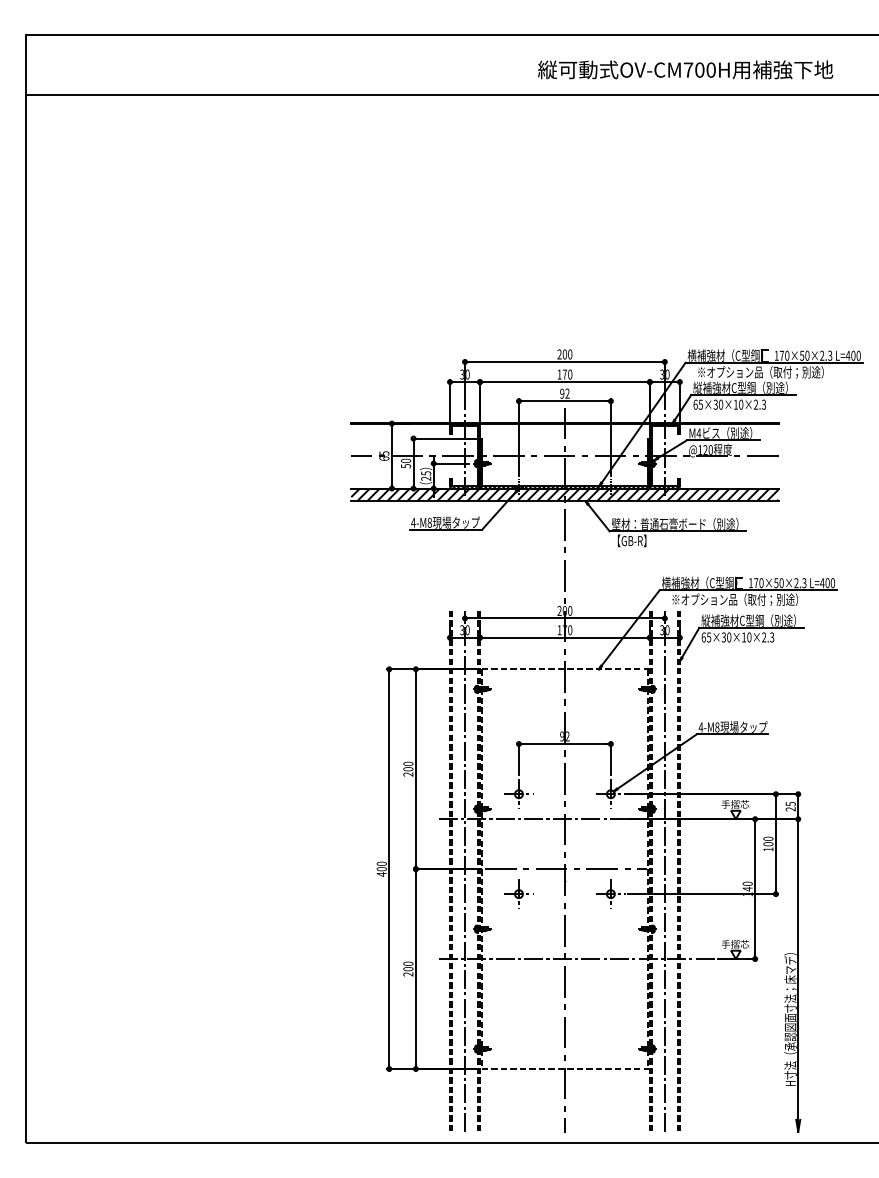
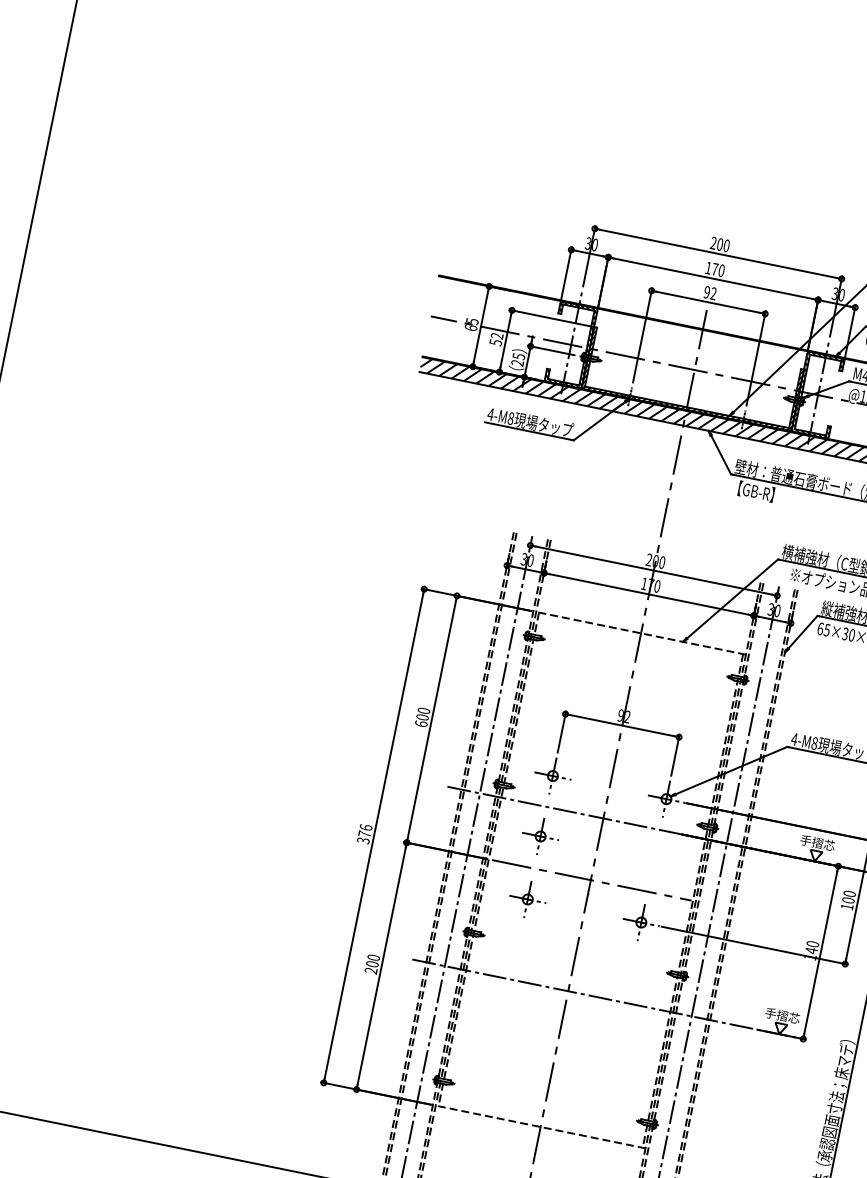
text: (405, 460) -> (496, 335), 50 -> 52
text: (408, 774) -> (421, 723), 200 -> 600
part: (518, 842) -> (540, 835), added
text: (381, 868) -> (364, 833), 400 -> 376

